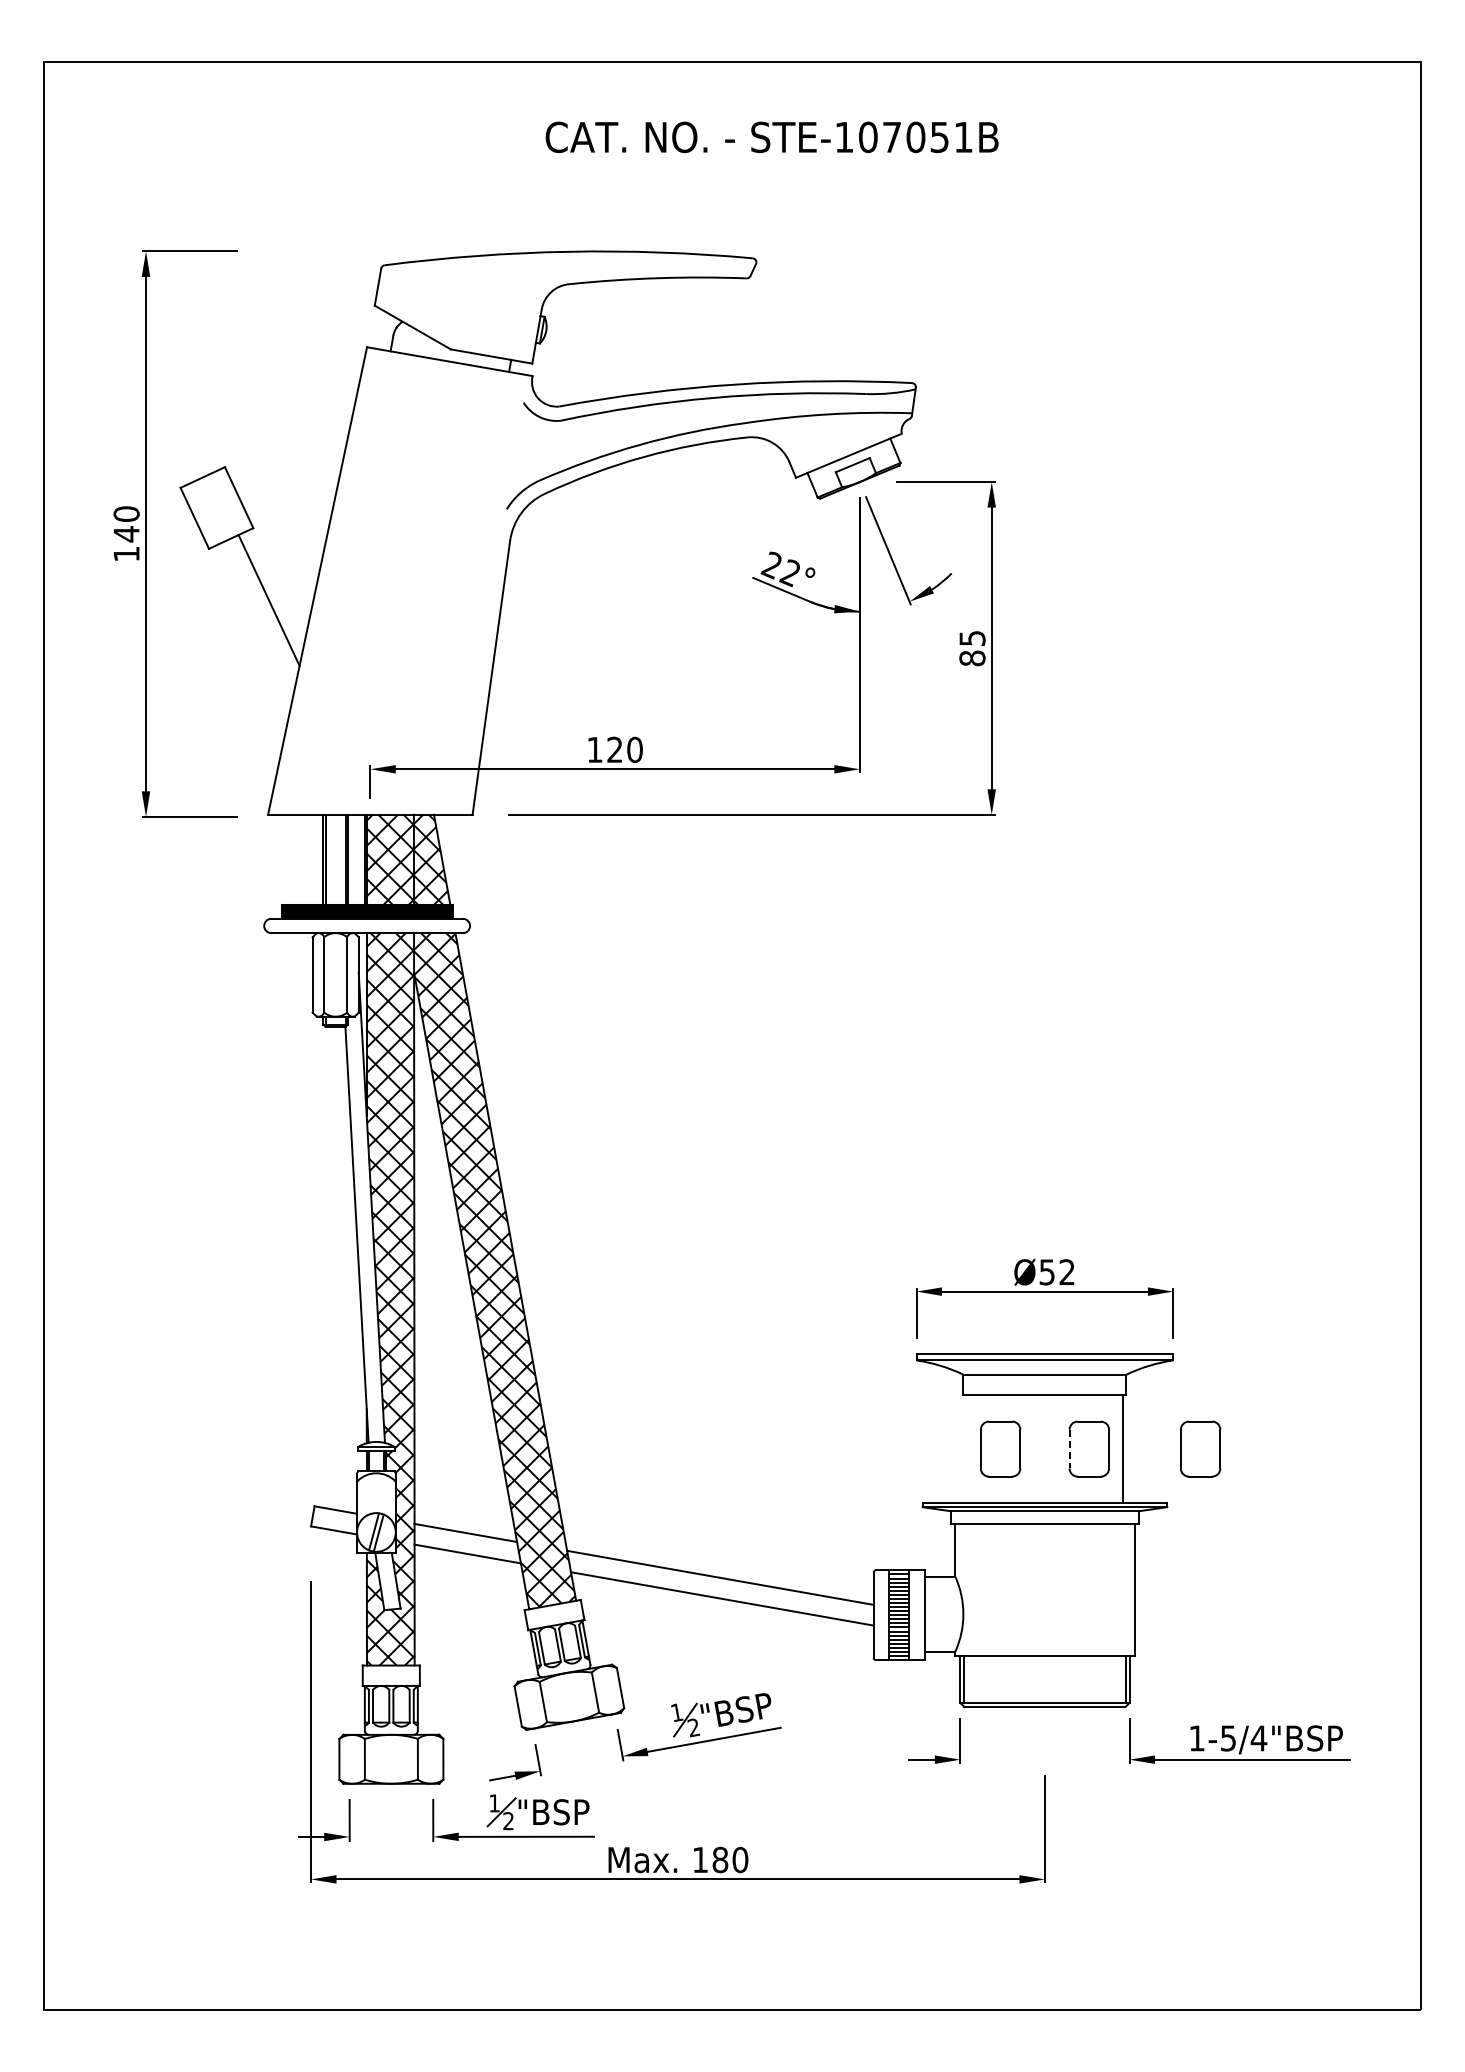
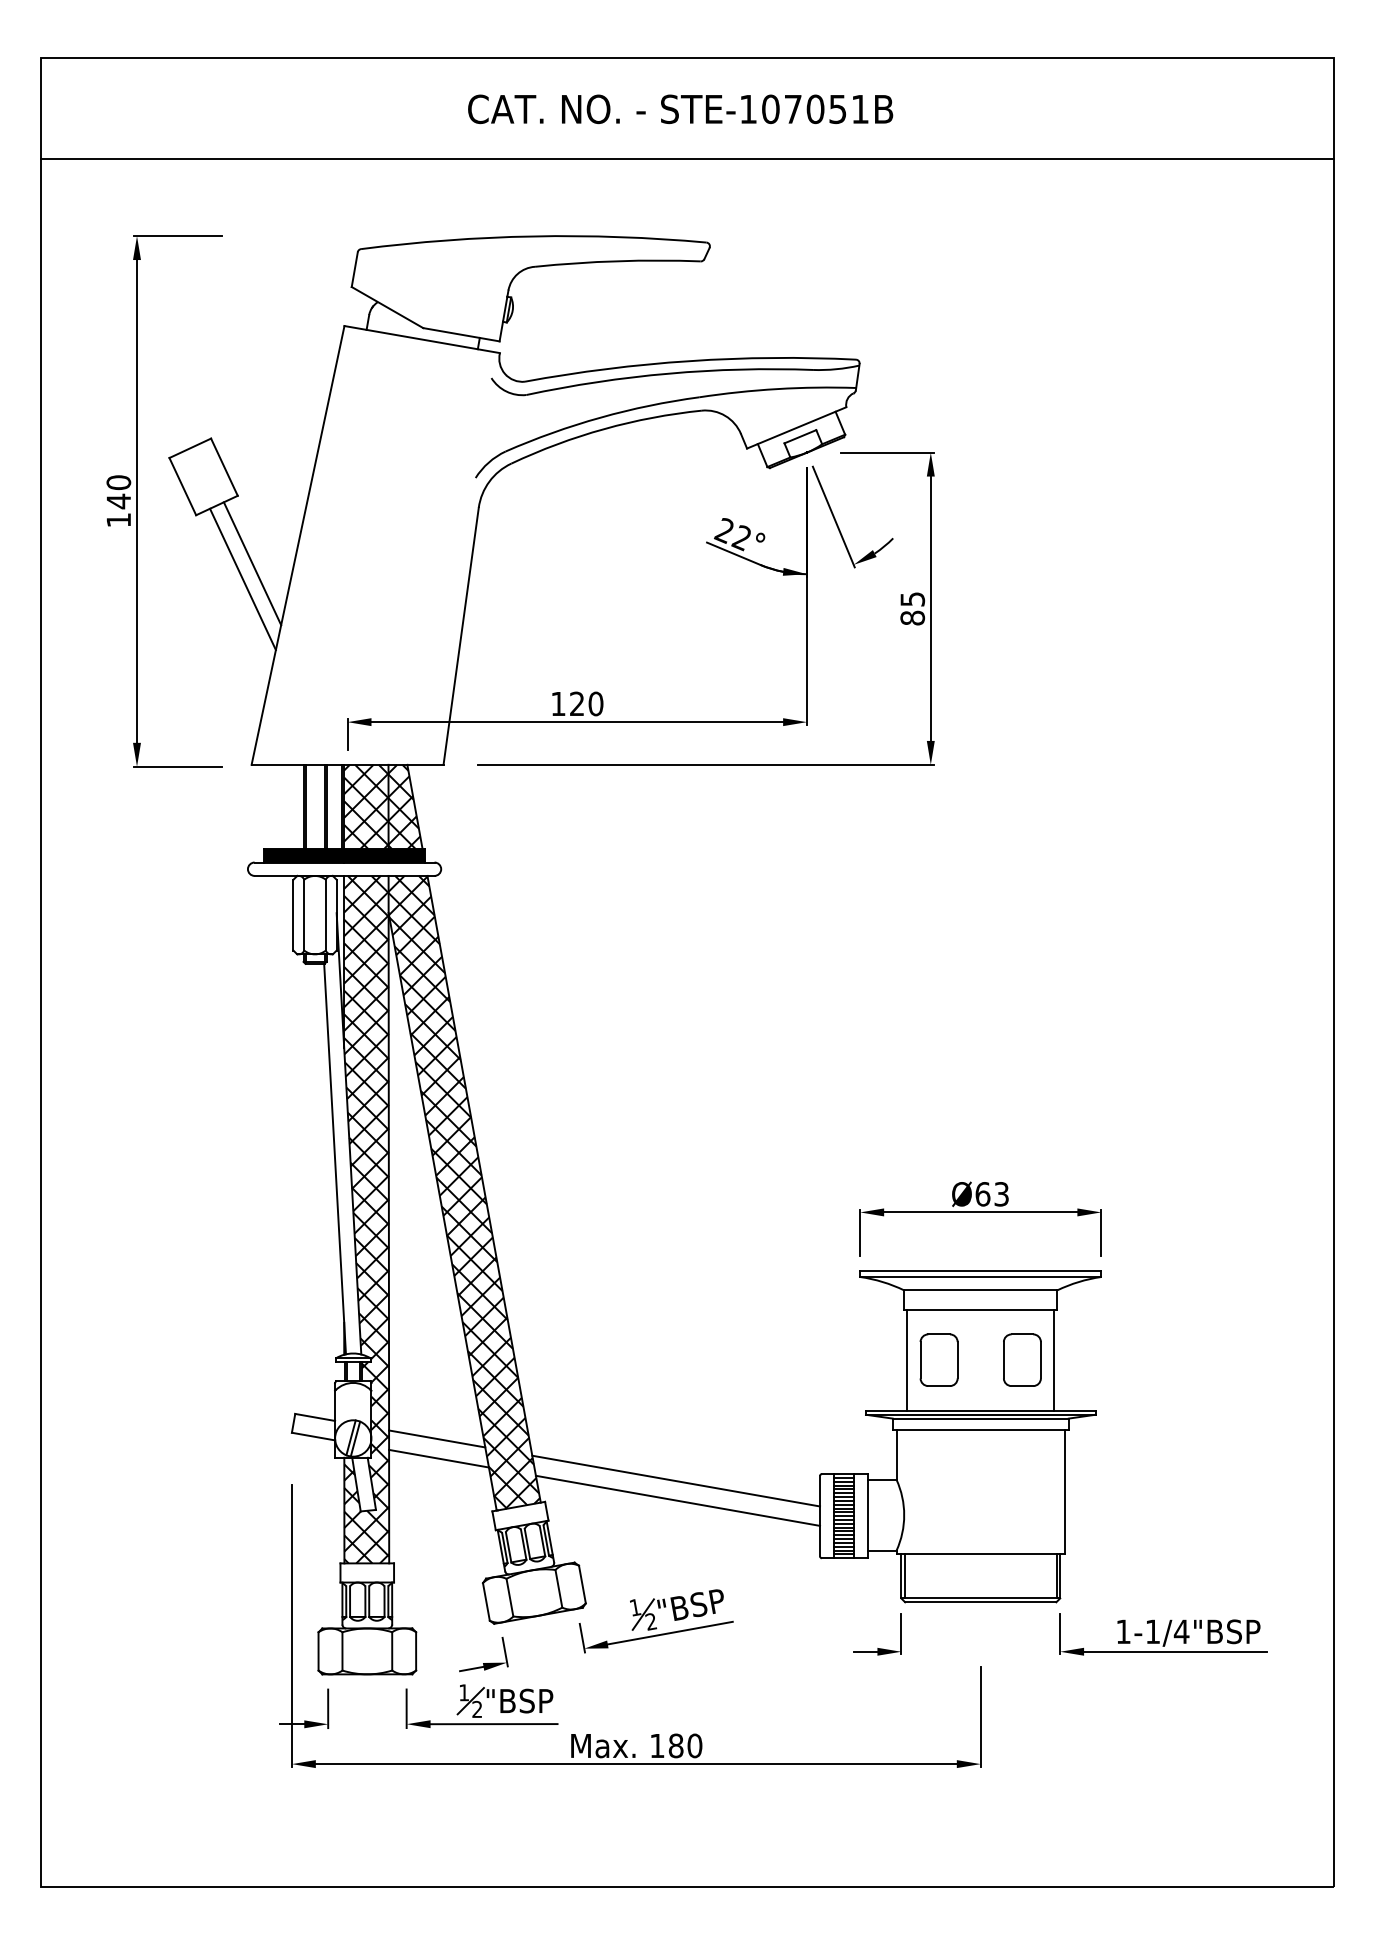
text: (771, 137) -> (679, 109), moved
line: (732, 169) -> (687, 159), added
line: (258, 616) -> (242, 578), added
text: (1056, 1272) -> (991, 1194), Ø52 -> Ø63
part: (1200, 1448) -> (1126, 1359), removed
line: (966, 1449) -> (907, 1360), added
line: (1069, 1449) -> (1003, 1360), dashed -> solid
text: (1228, 1738) -> (1153, 1631), 1-5/4"BSP -> 1-1/4"BSP

